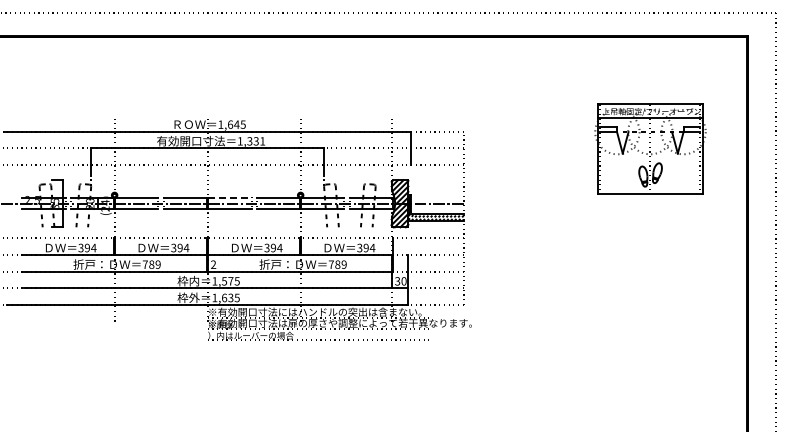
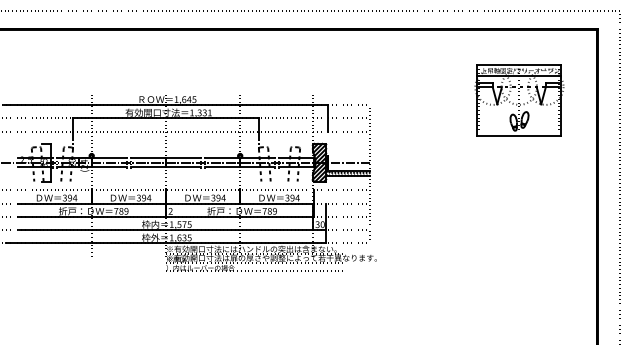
part: (650, 148) -> (519, 100), moved
line: (229, 198) -> (183, 158), dashed -> solid

